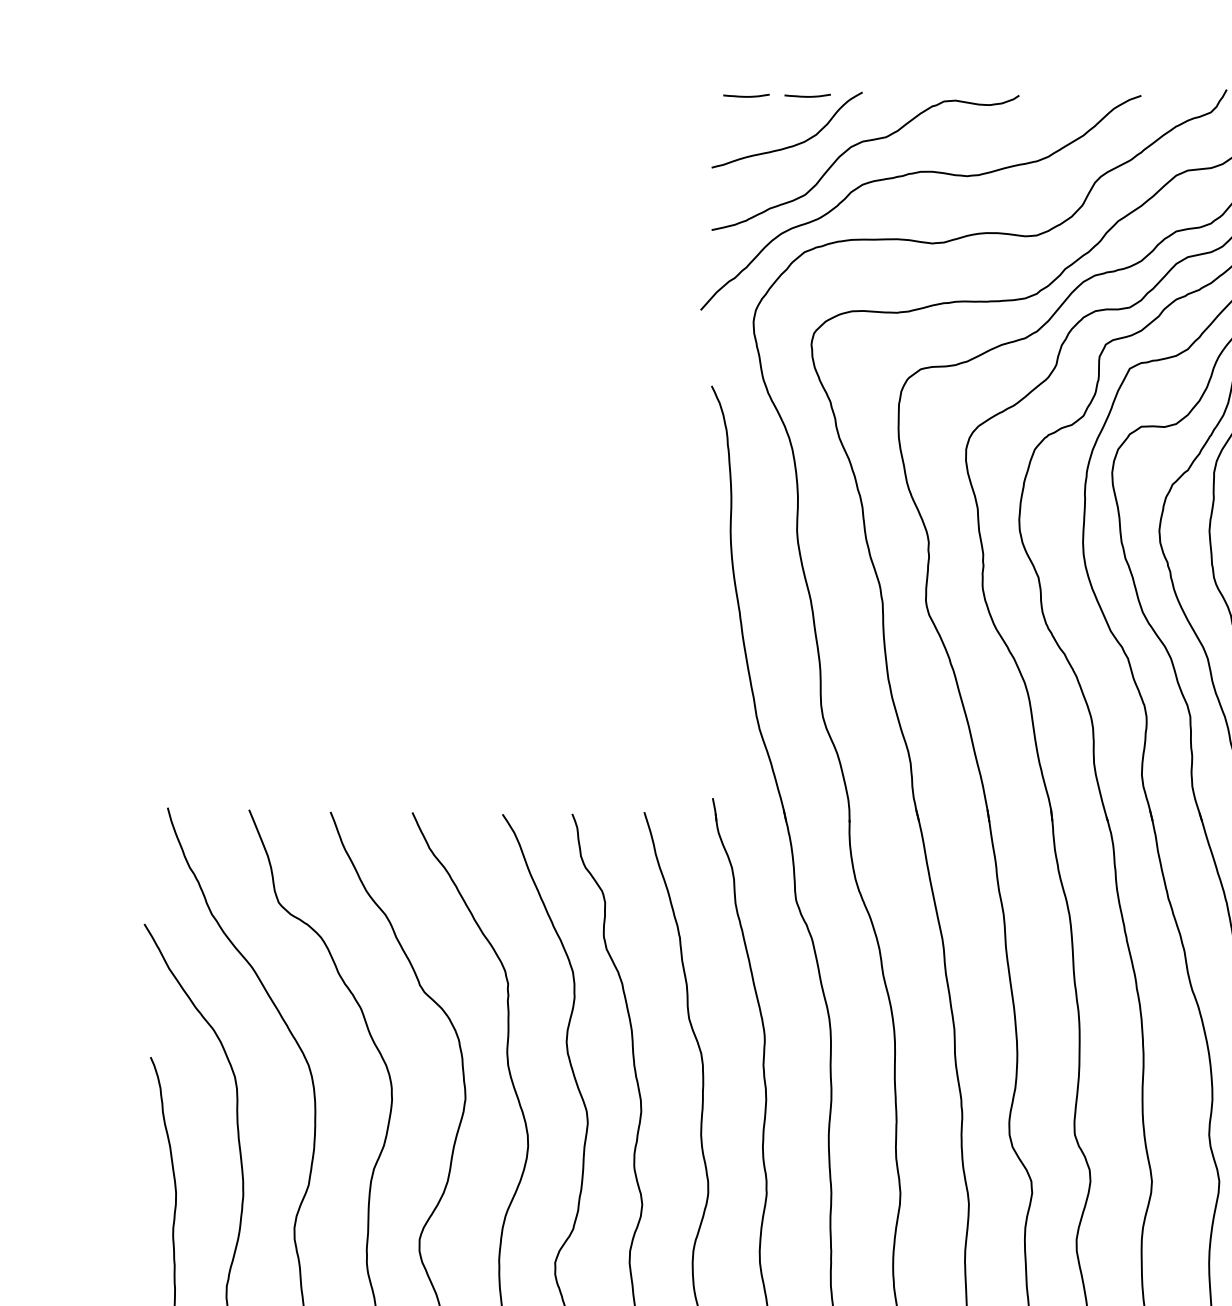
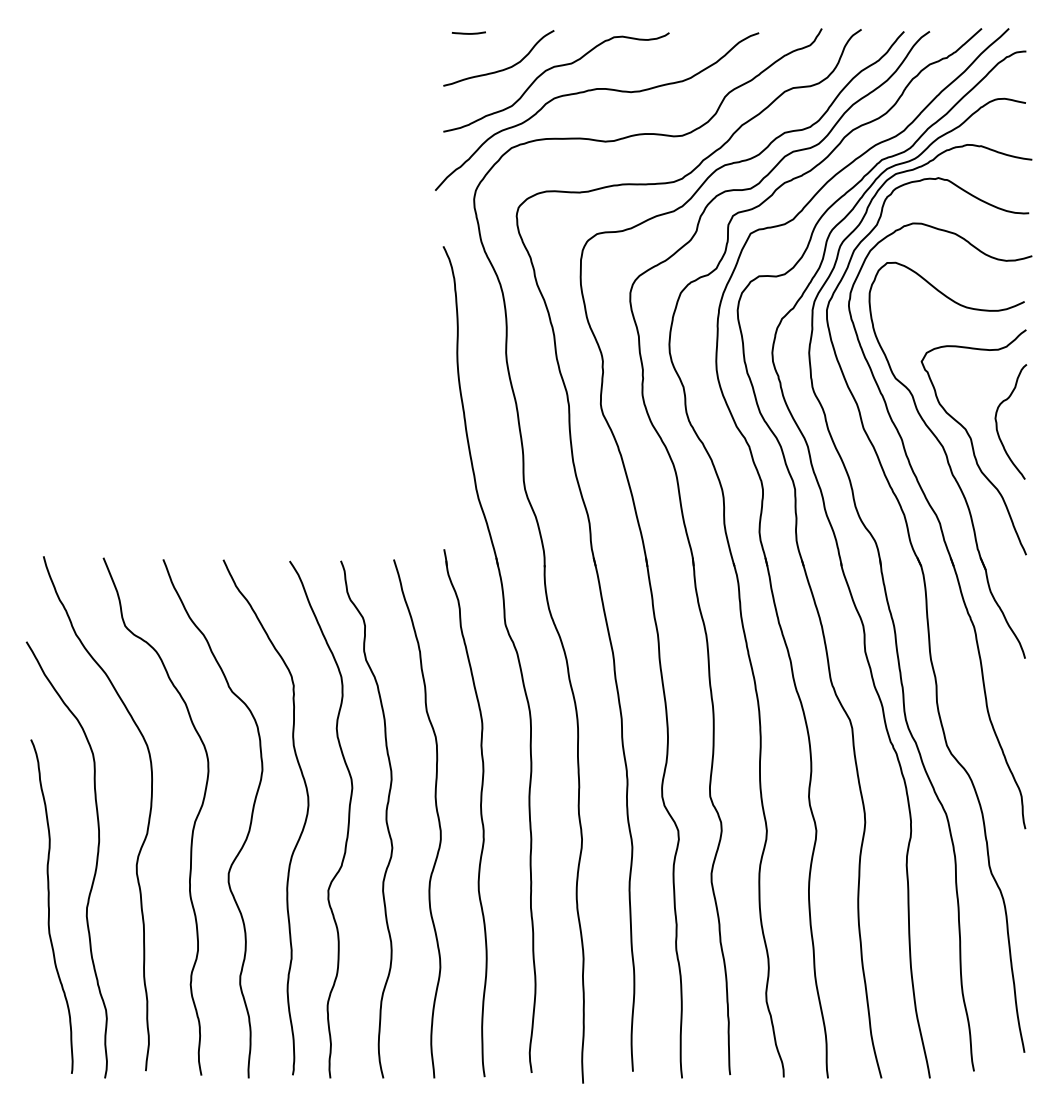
line: (807, 96) -> (513, 33), removed

